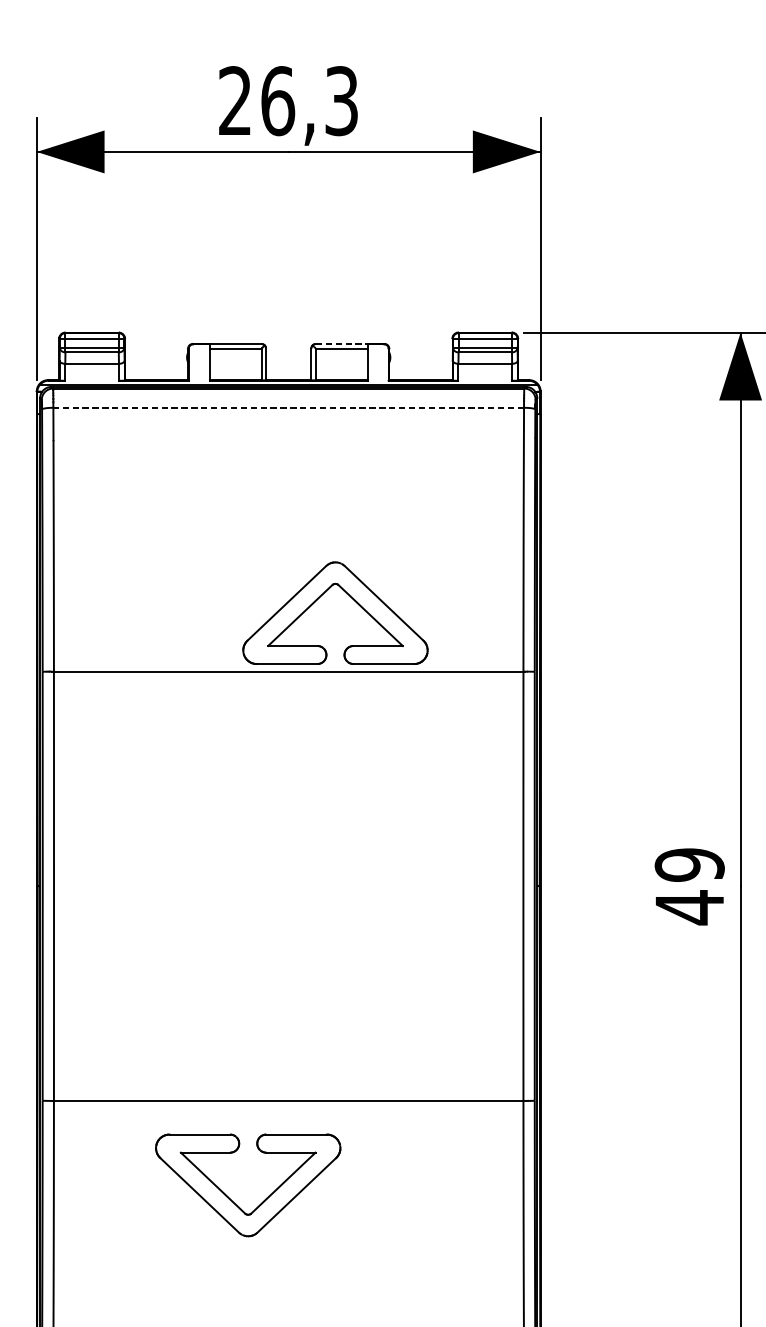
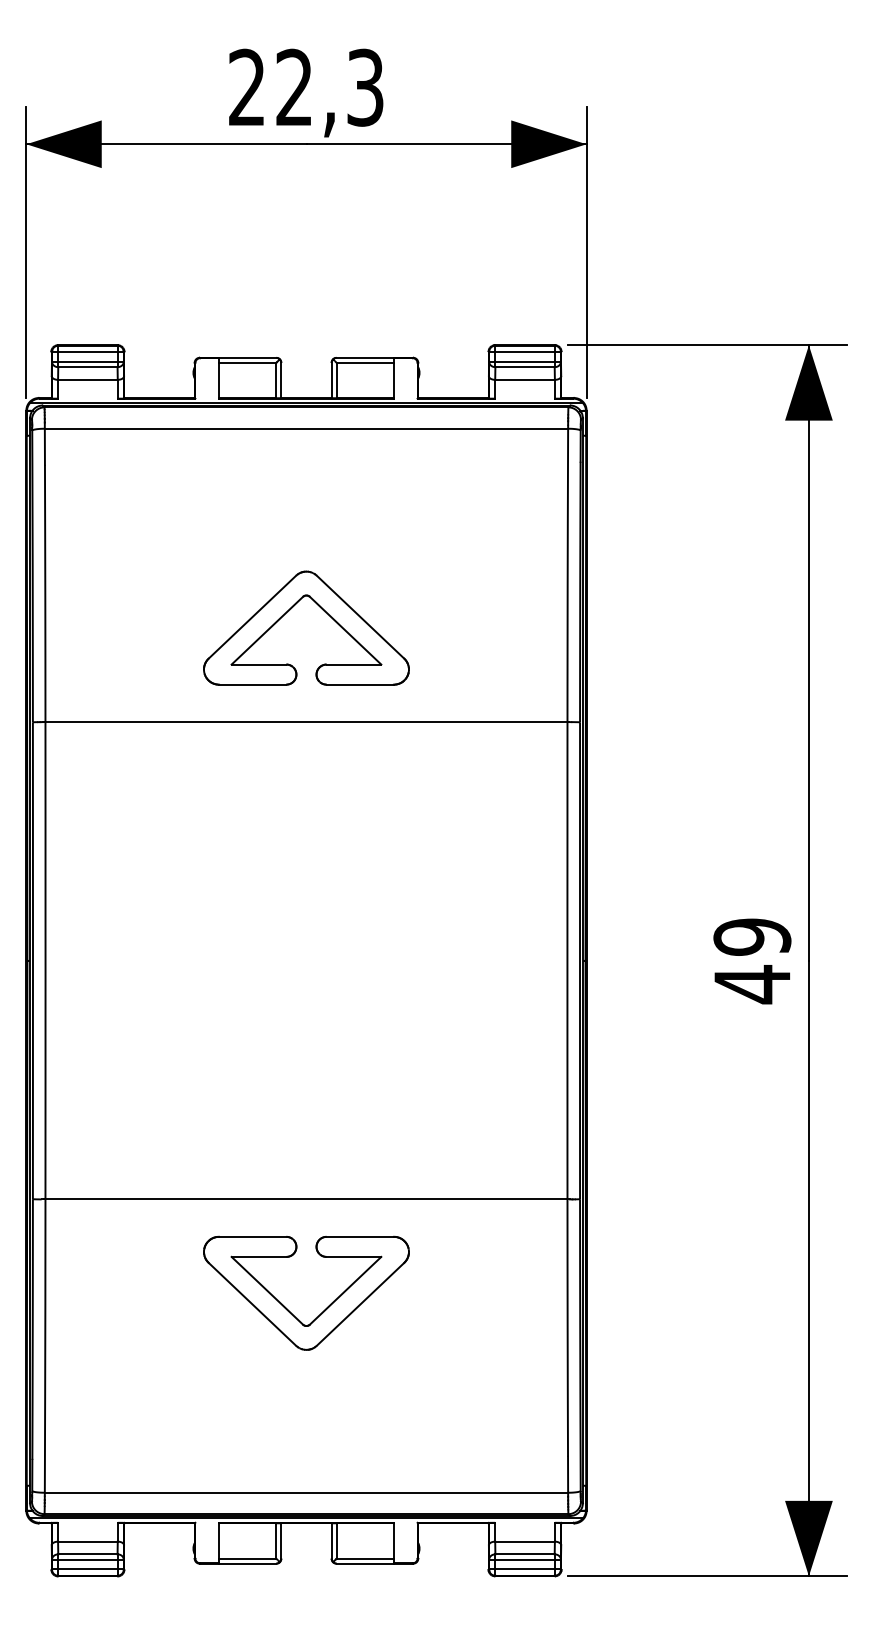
text: (277, 100) -> (294, 87), 26,3 -> 22,3
line: (341, 343) -> (365, 357), dashed -> solid
line: (288, 407) -> (306, 428), dashed -> solid
part: (321, 597) -> (290, 610), moved
part: (232, 1199) -> (288, 1309), moved

